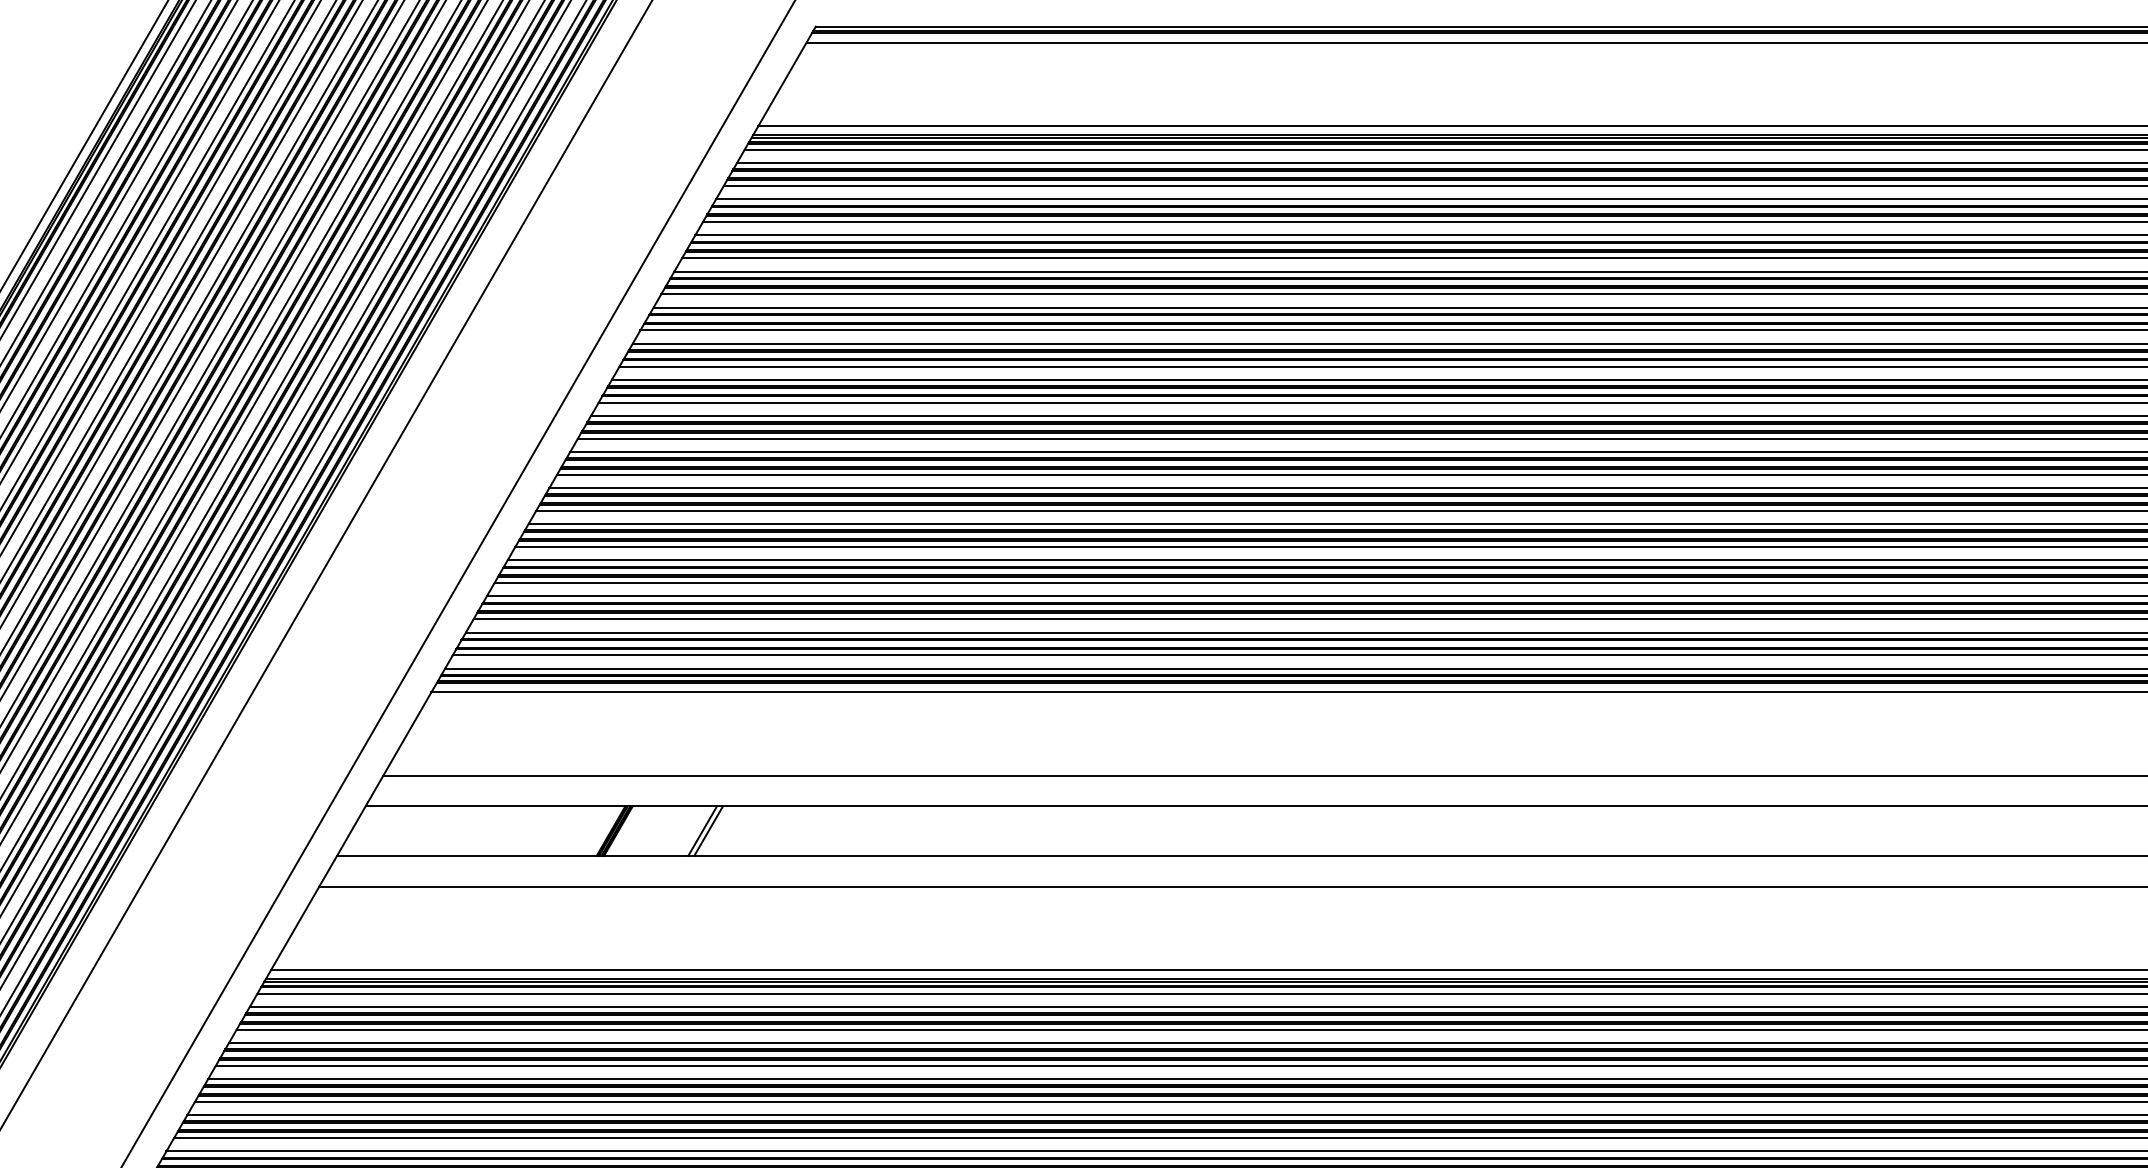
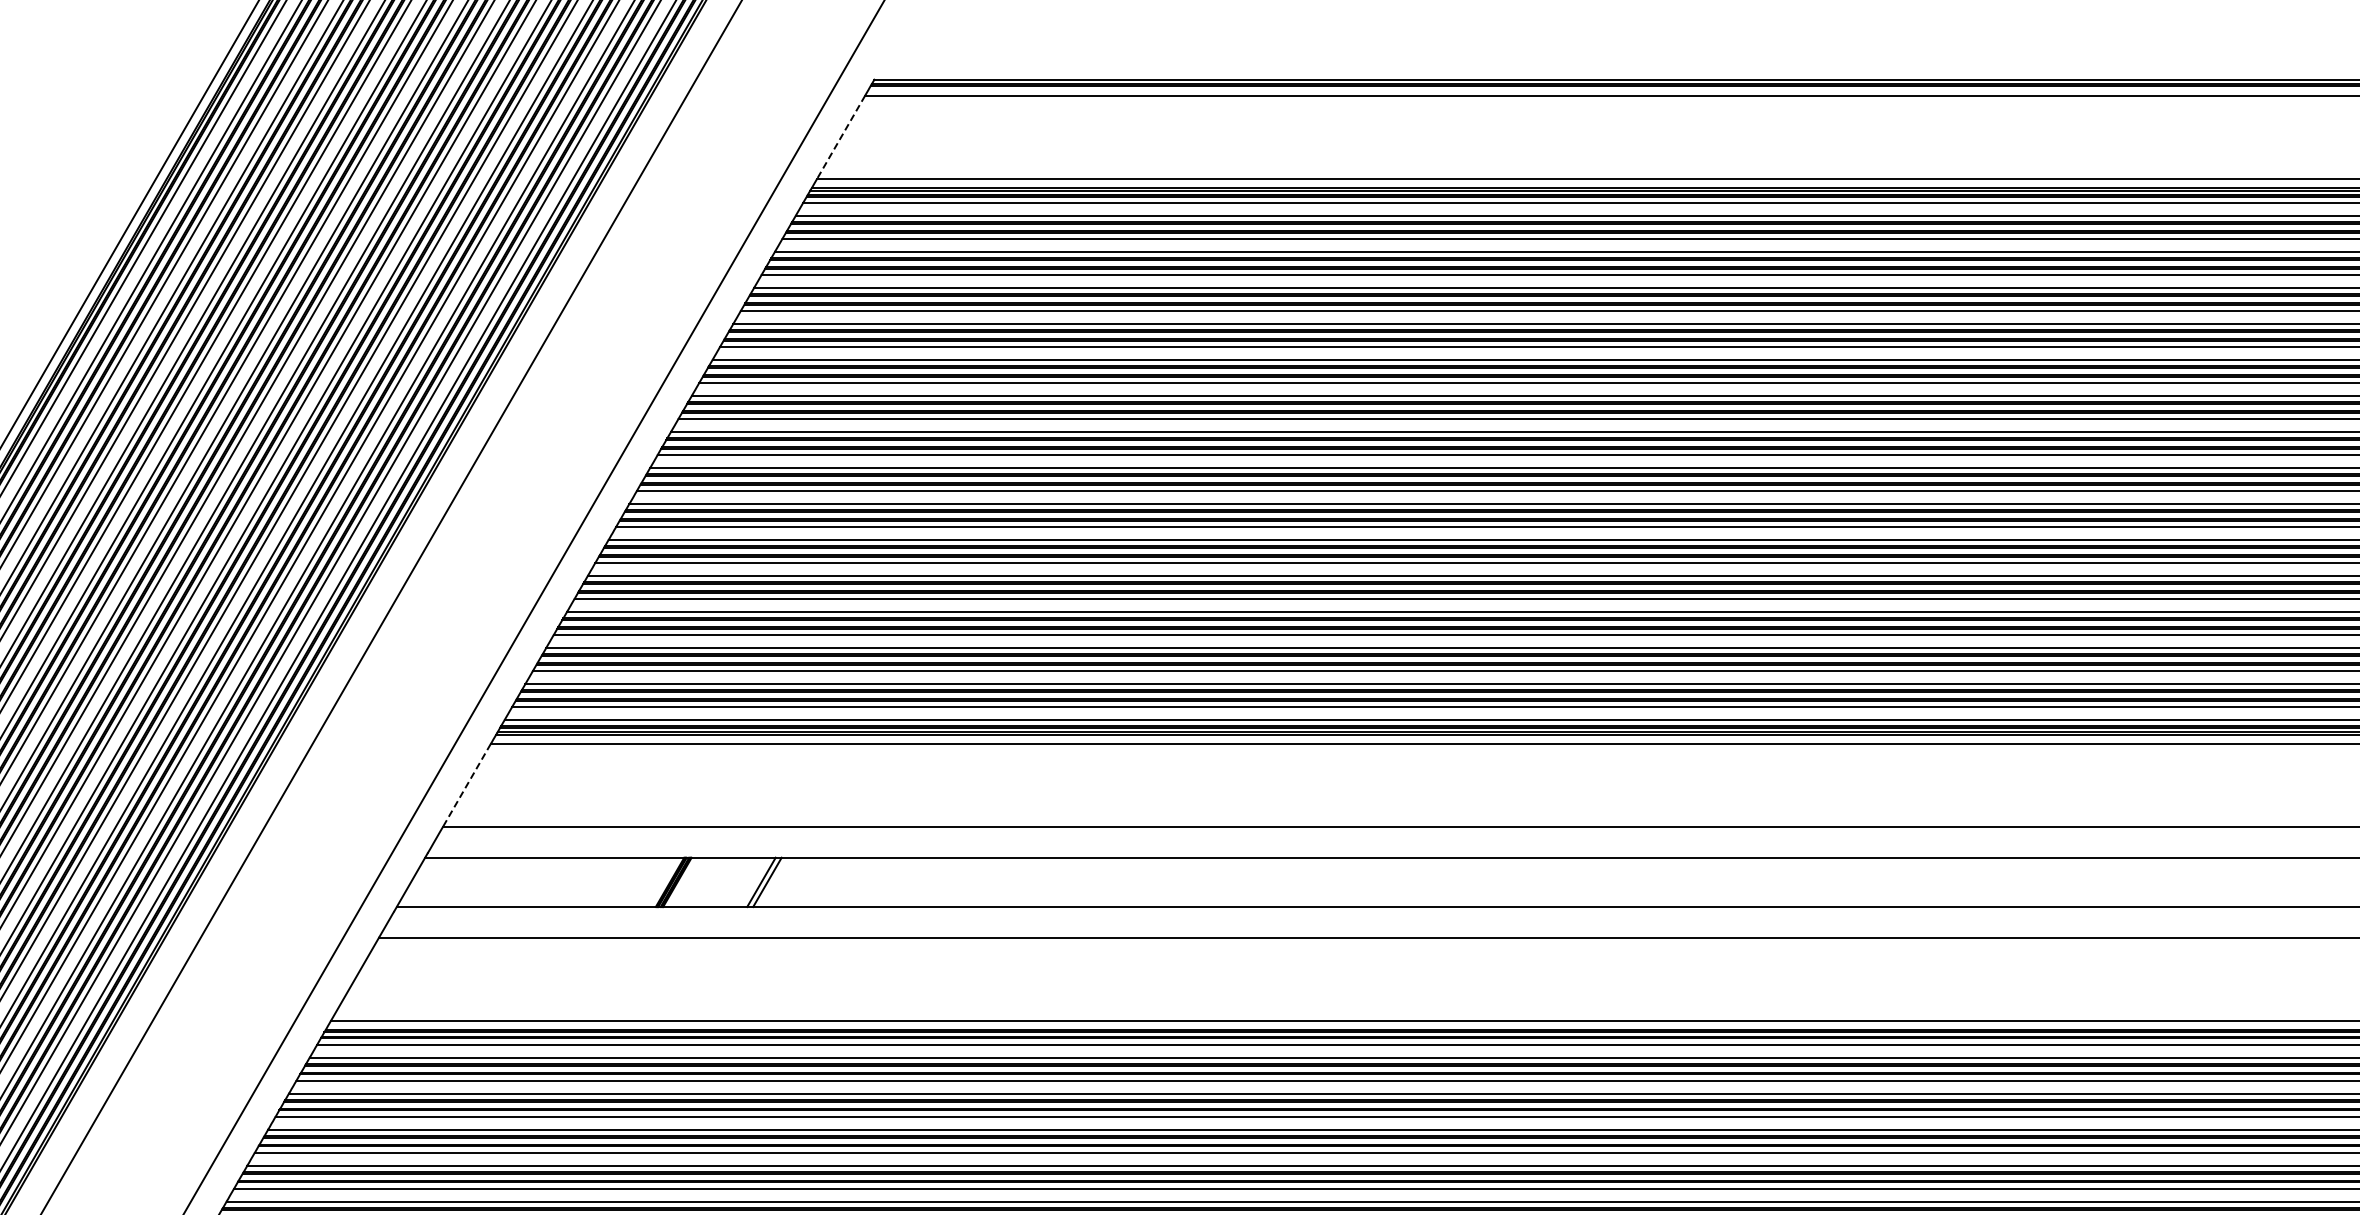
line: (781, 84) -> (840, 137), solid -> dashed
line: (406, 734) -> (466, 785), solid -> dashed

